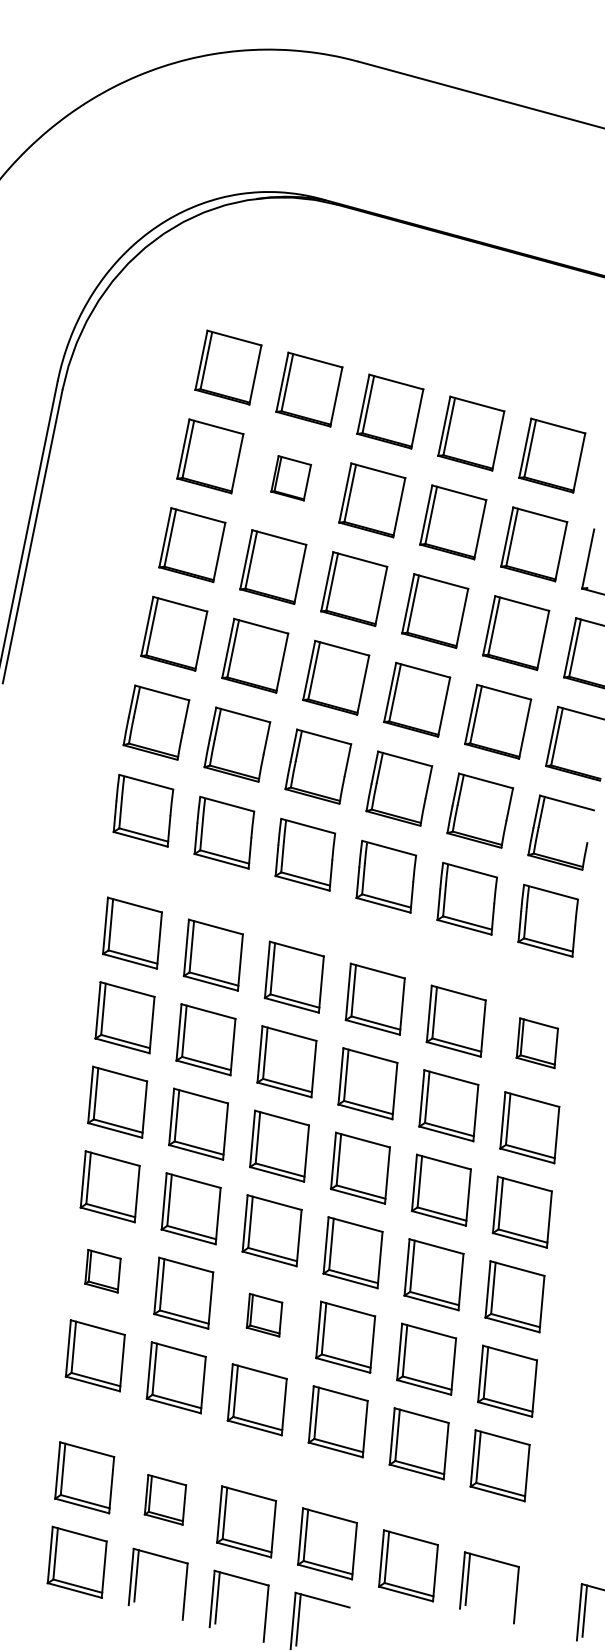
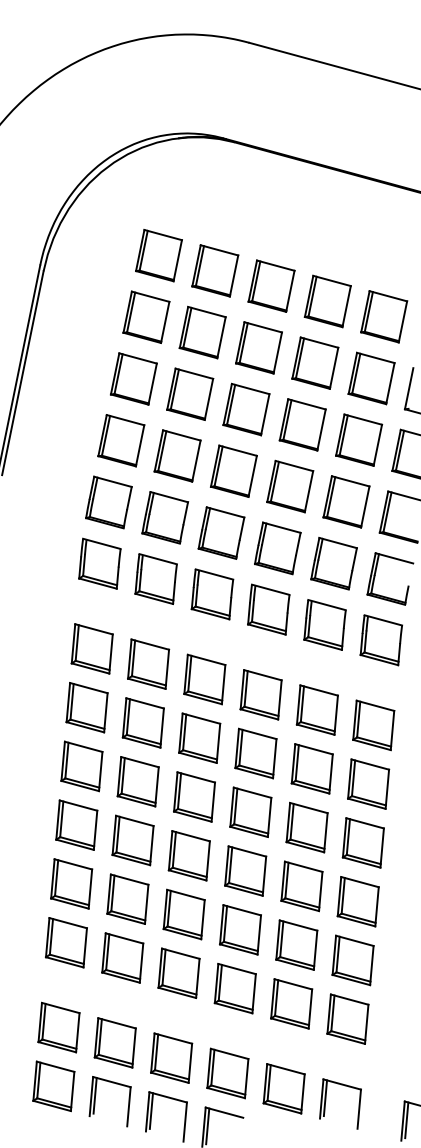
part: (290, 478) -> (202, 332), size x1.67
part: (536, 1043) -> (373, 725), size x1.43
part: (102, 1270) -> (71, 883), size x1.67
part: (263, 1315) -> (183, 914), size x1.67
part: (164, 1499) -> (114, 1042), size x1.43

